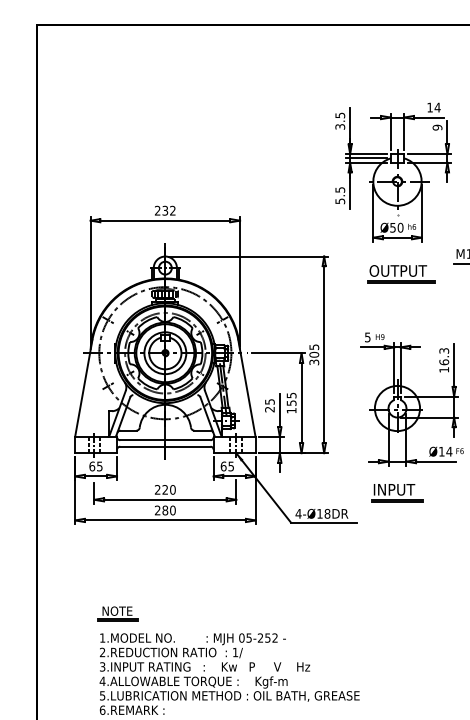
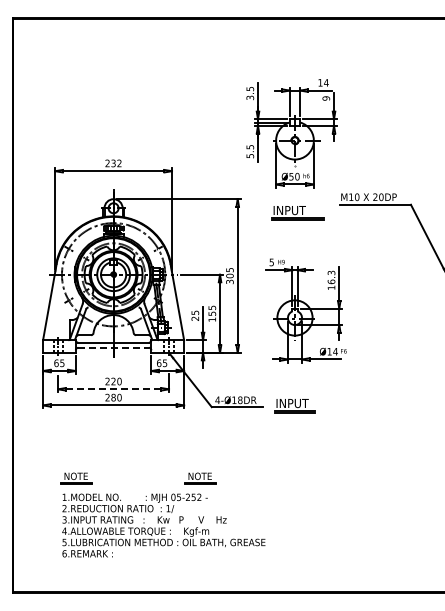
text: (398, 270) -> (295, 210), OUTPUT -> INPUT
line: (166, 446) -> (114, 347), solid -> dashed
part: (396, 493) -> (294, 406), moved
line: (165, 500) -> (113, 389), solid -> dashed
part: (276, 613) -> (200, 478), added

